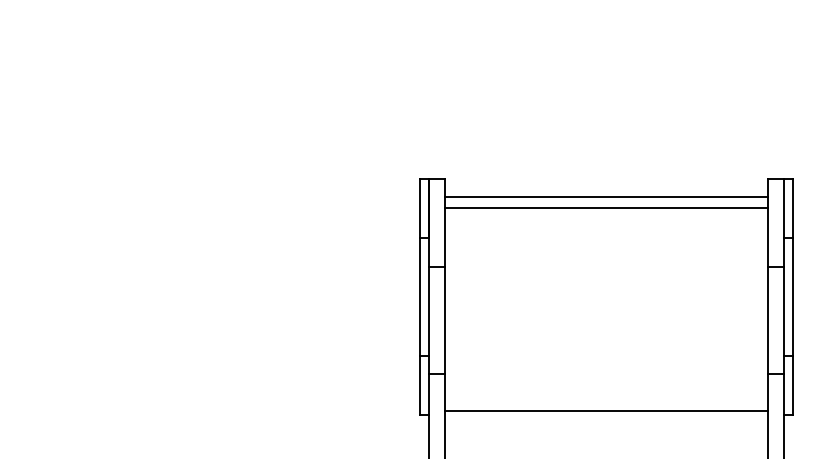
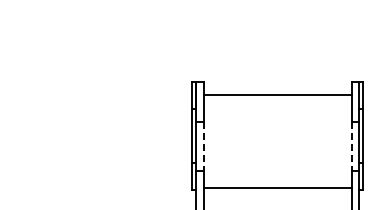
line: (606, 197) -> (277, 90), removed
line: (444, 322) -> (203, 147), solid -> dashed
line: (768, 322) -> (351, 147), solid -> dashed

